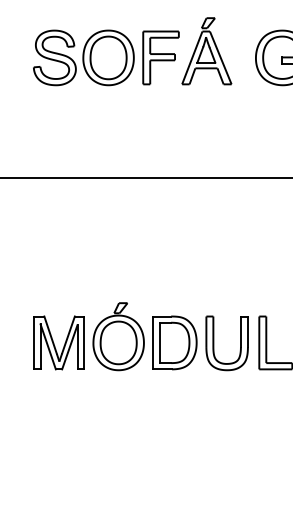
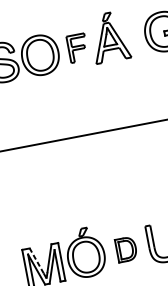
part: (160, 57) -> (77, 47), size x0.7
line: (50, 335) -> (36, 261), solid -> dashed
part: (174, 342) -> (126, 249), size x0.6

